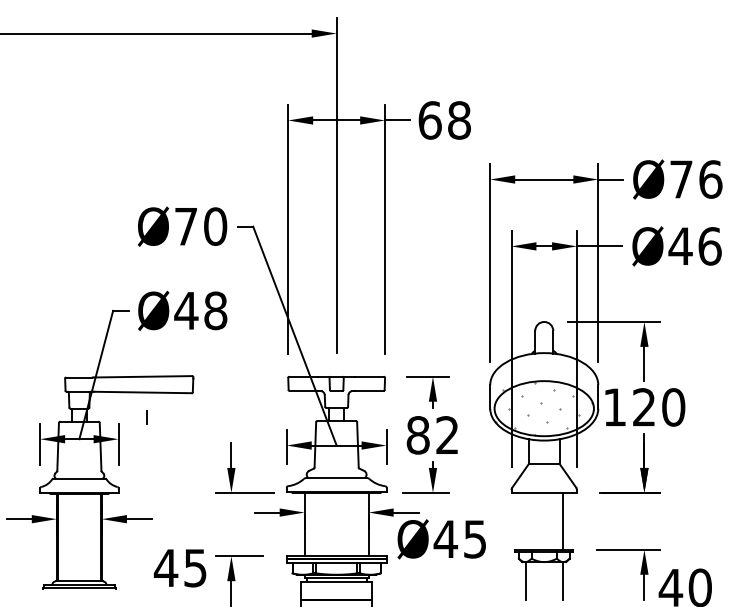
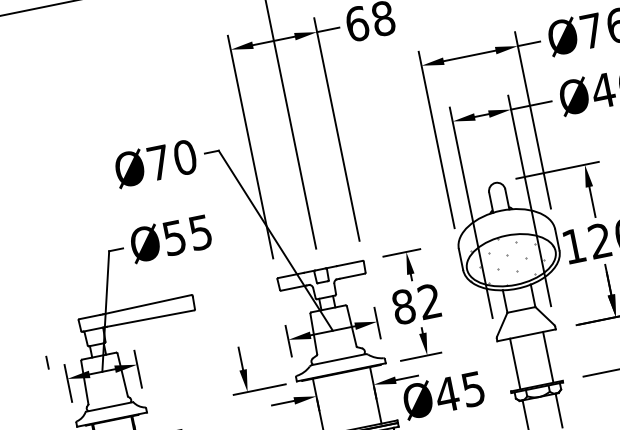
text: (200, 310) -> (186, 235), Ø48 -> Ø55
line: (146, 417) -> (46, 362), moved
line: (525, 520) -> (514, 363), added

